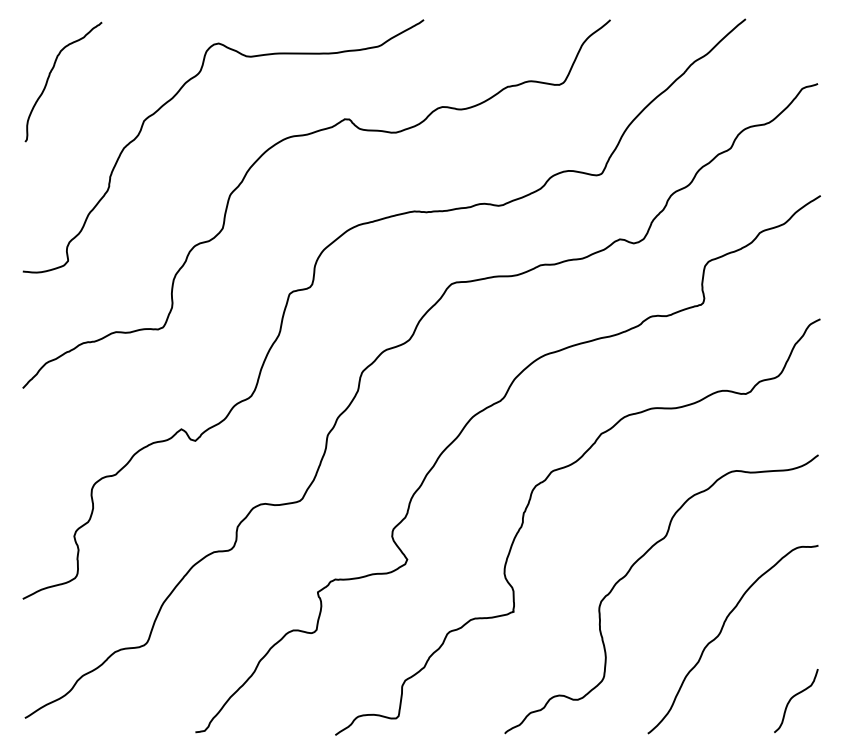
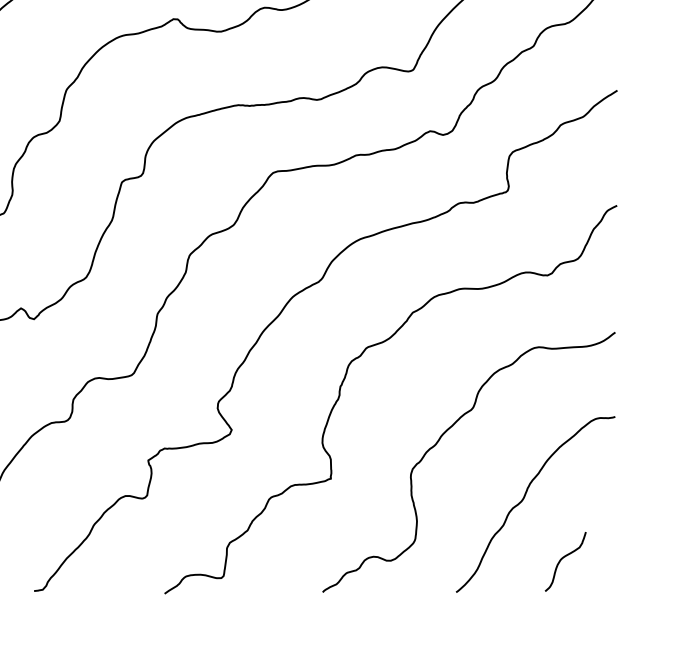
curve: (795, 696) -> (564, 557), moved

